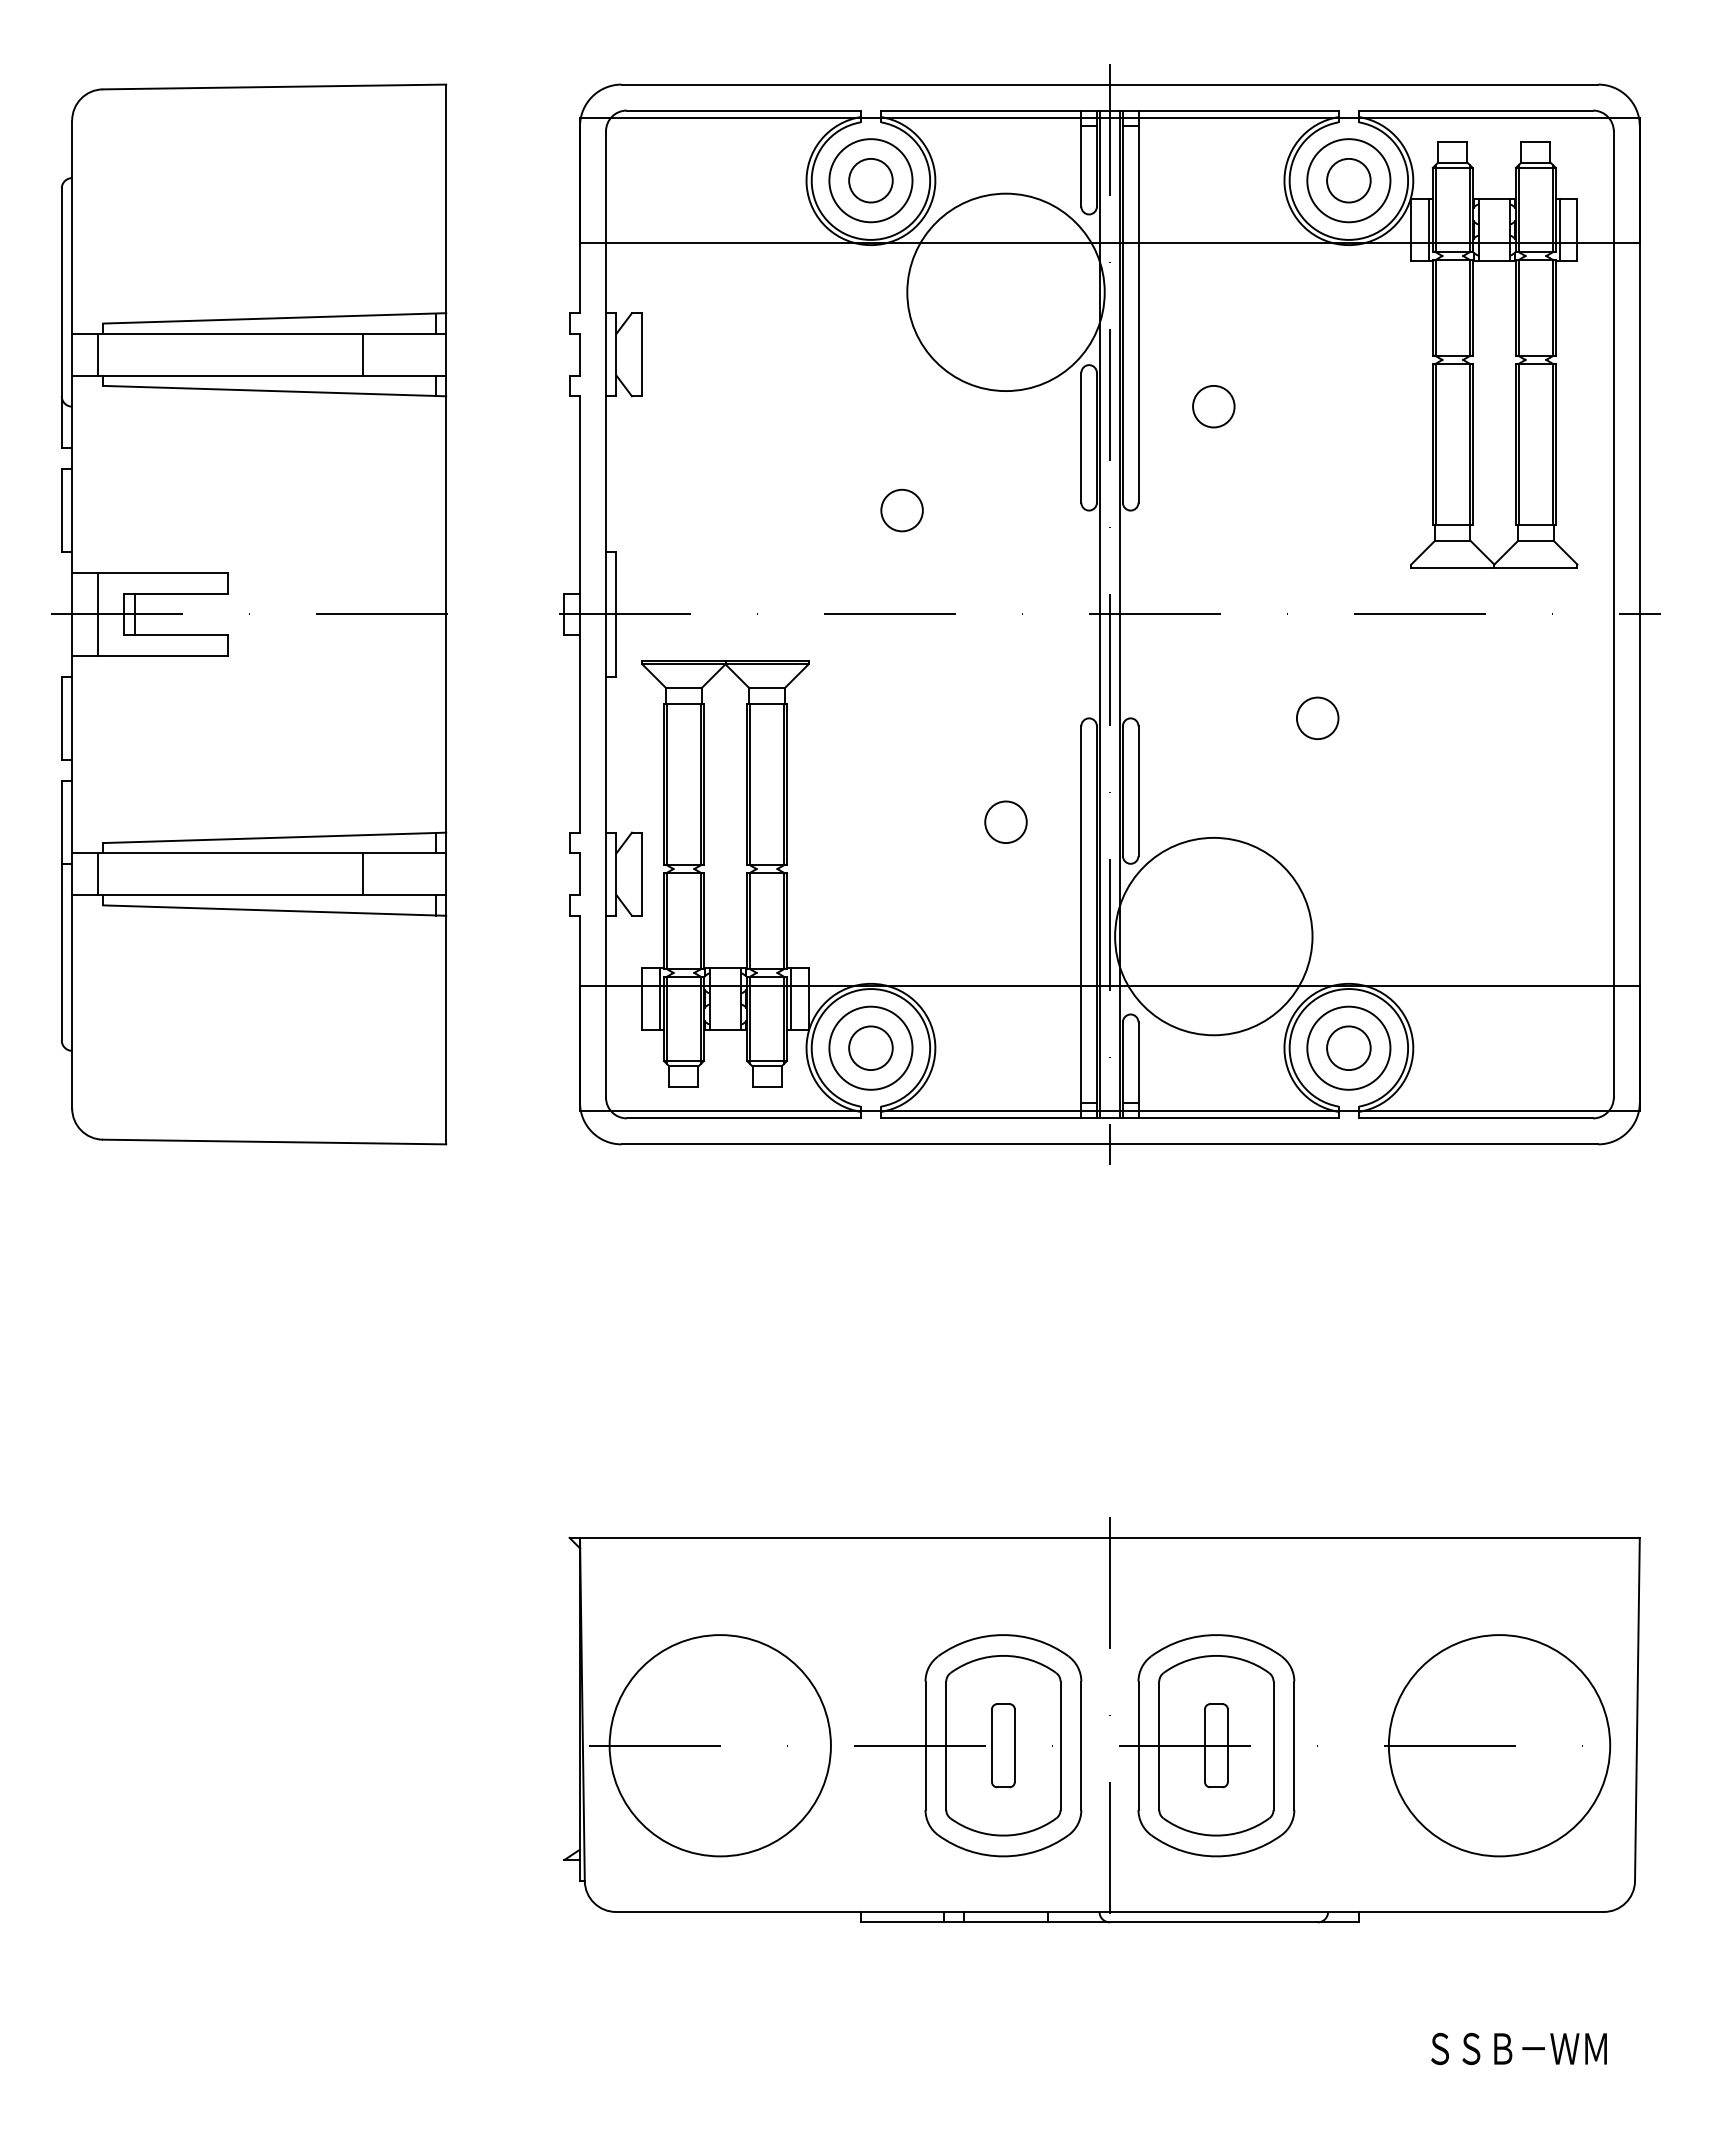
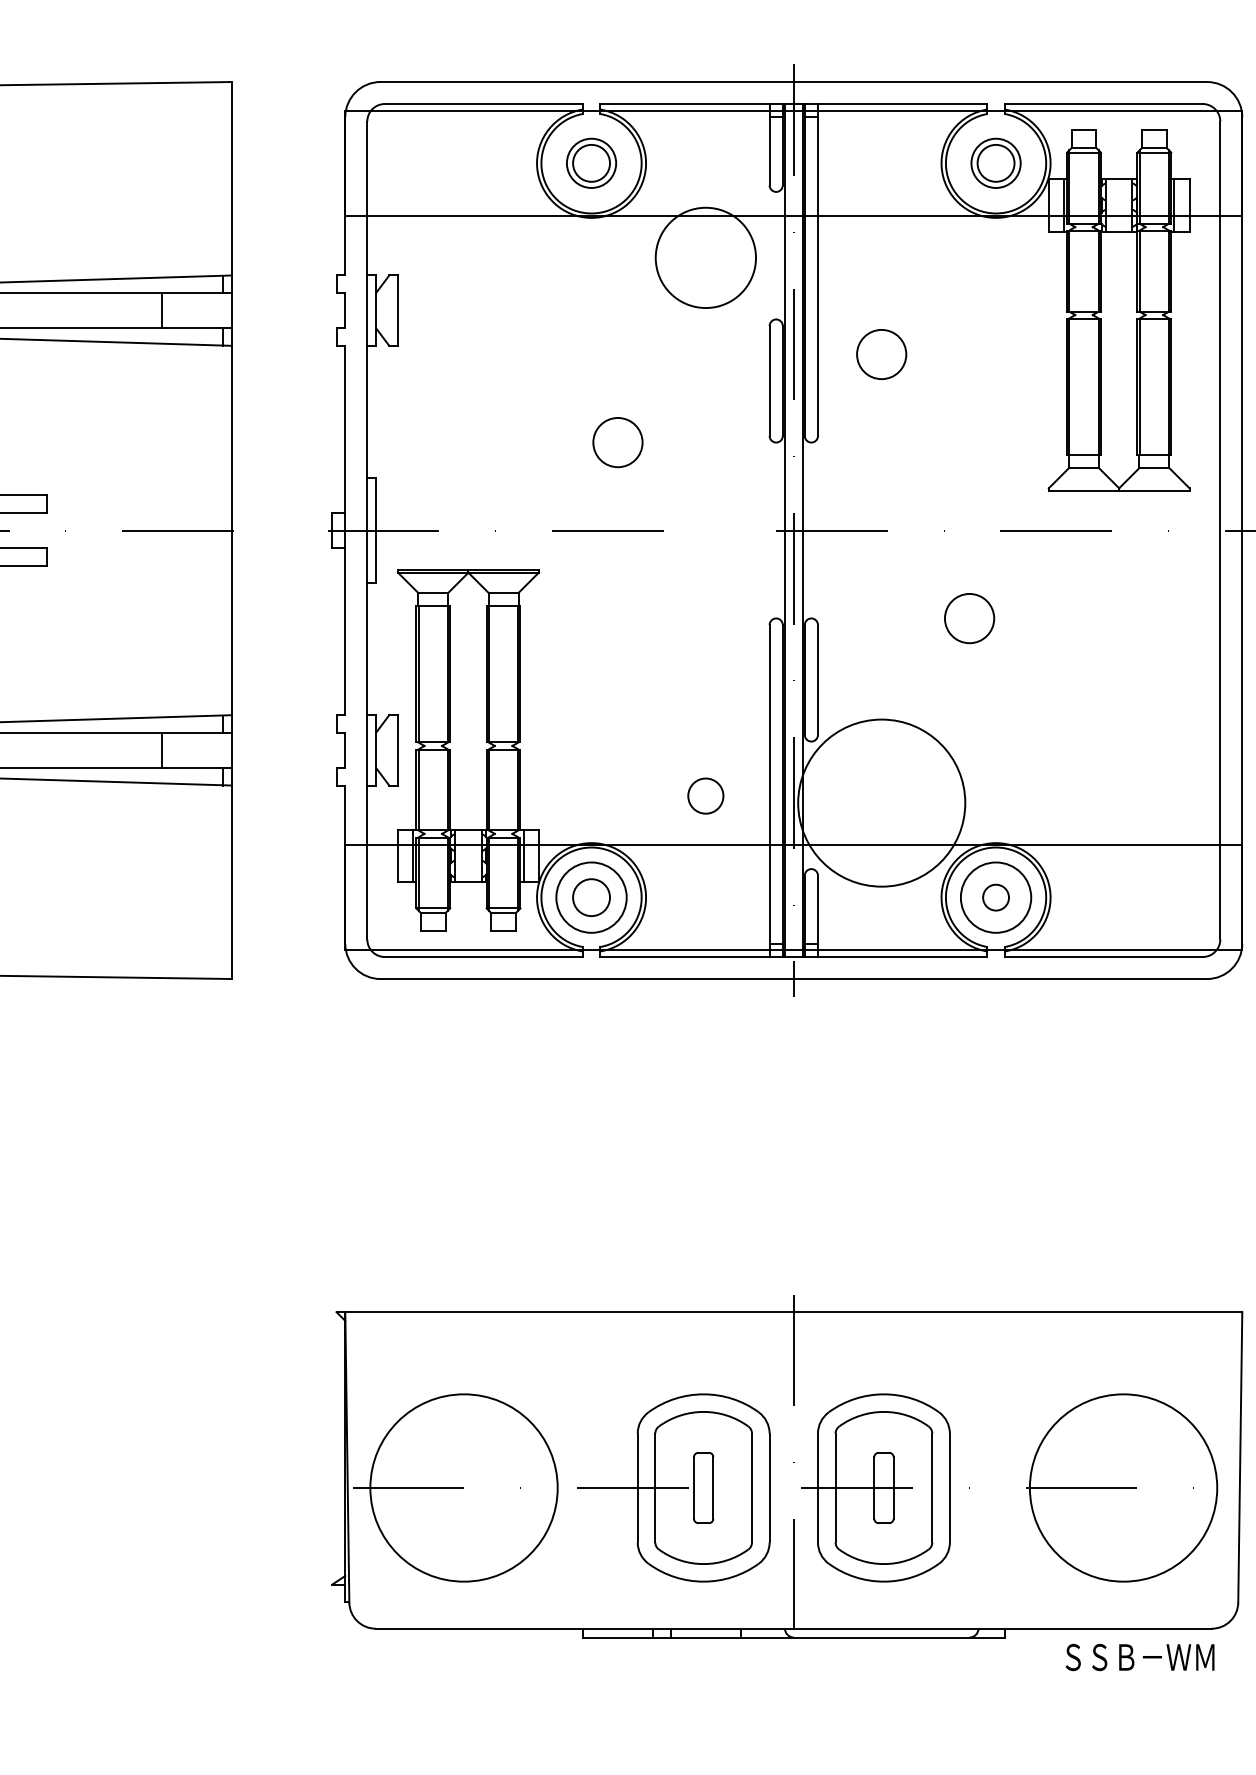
circle: (870, 180) -> (591, 163), size x0.7
circle: (1348, 180) -> (995, 163), size x0.7
circle: (1005, 292) -> (705, 257), size x0.6
circle: (1213, 406) -> (881, 354), size x1.4
circle: (901, 510) -> (617, 442), size x1.4
circle: (1317, 717) -> (969, 617), size x1.4
circle: (1005, 821) -> (705, 795), moved
circle: (1348, 1048) -> (995, 897), size x0.7
text: (1518, 2048) -> (1139, 1657), moved

